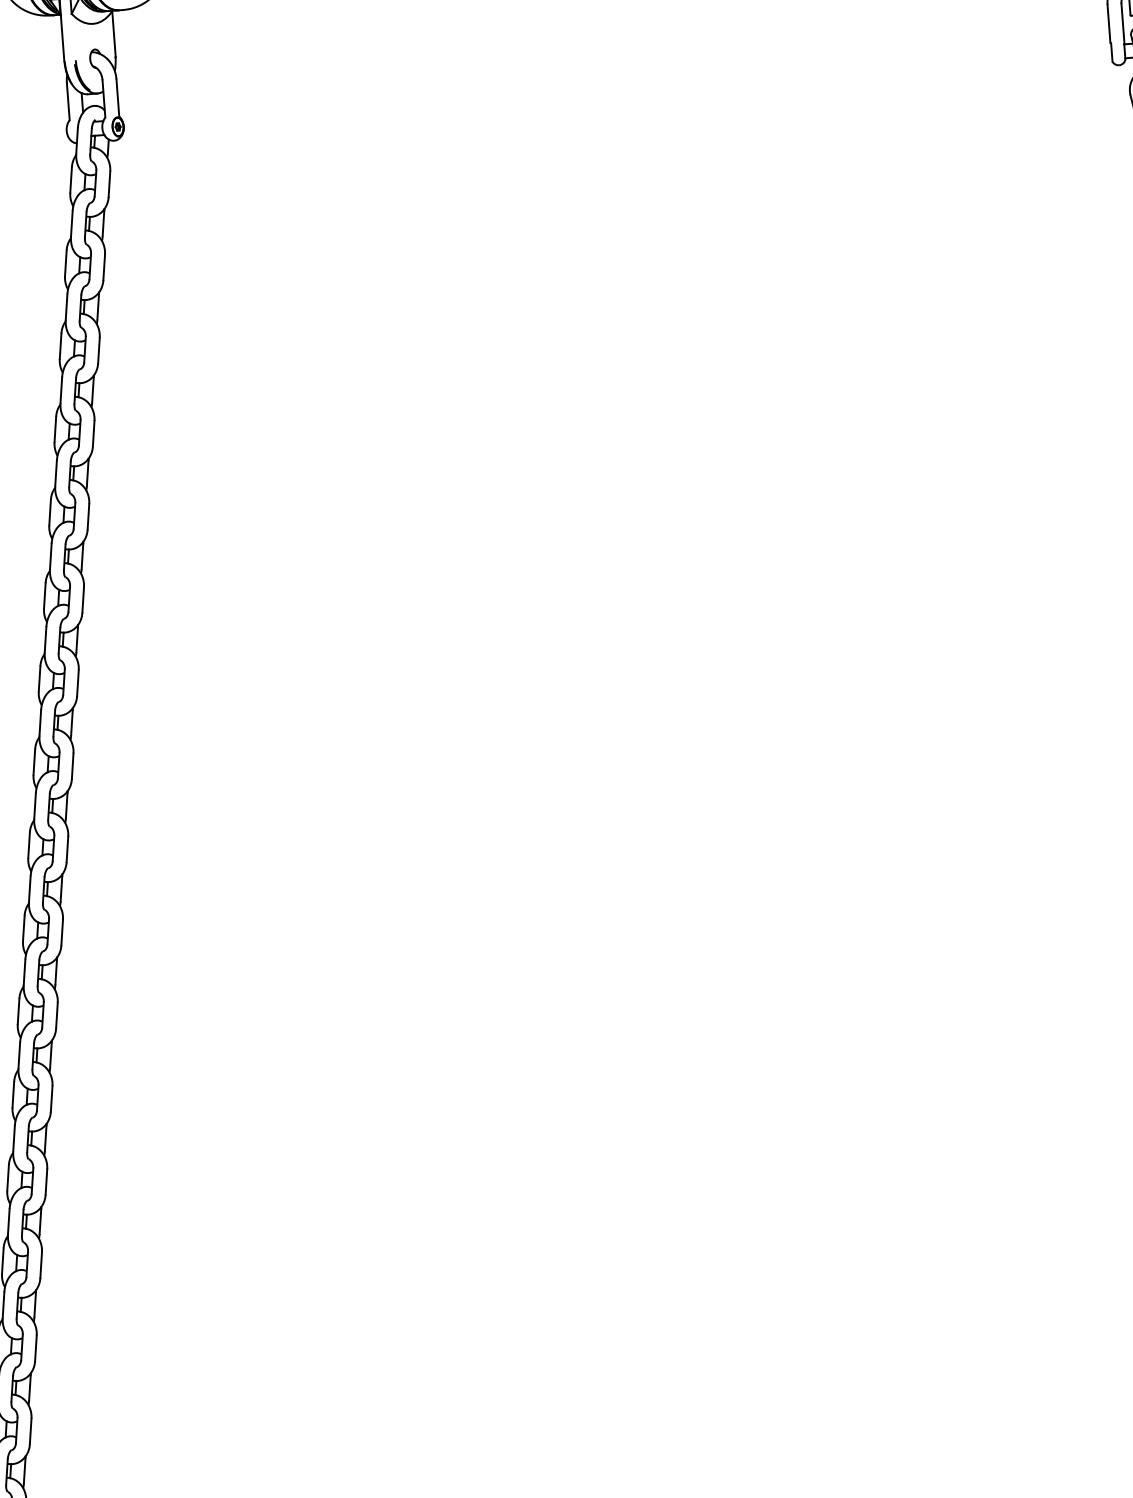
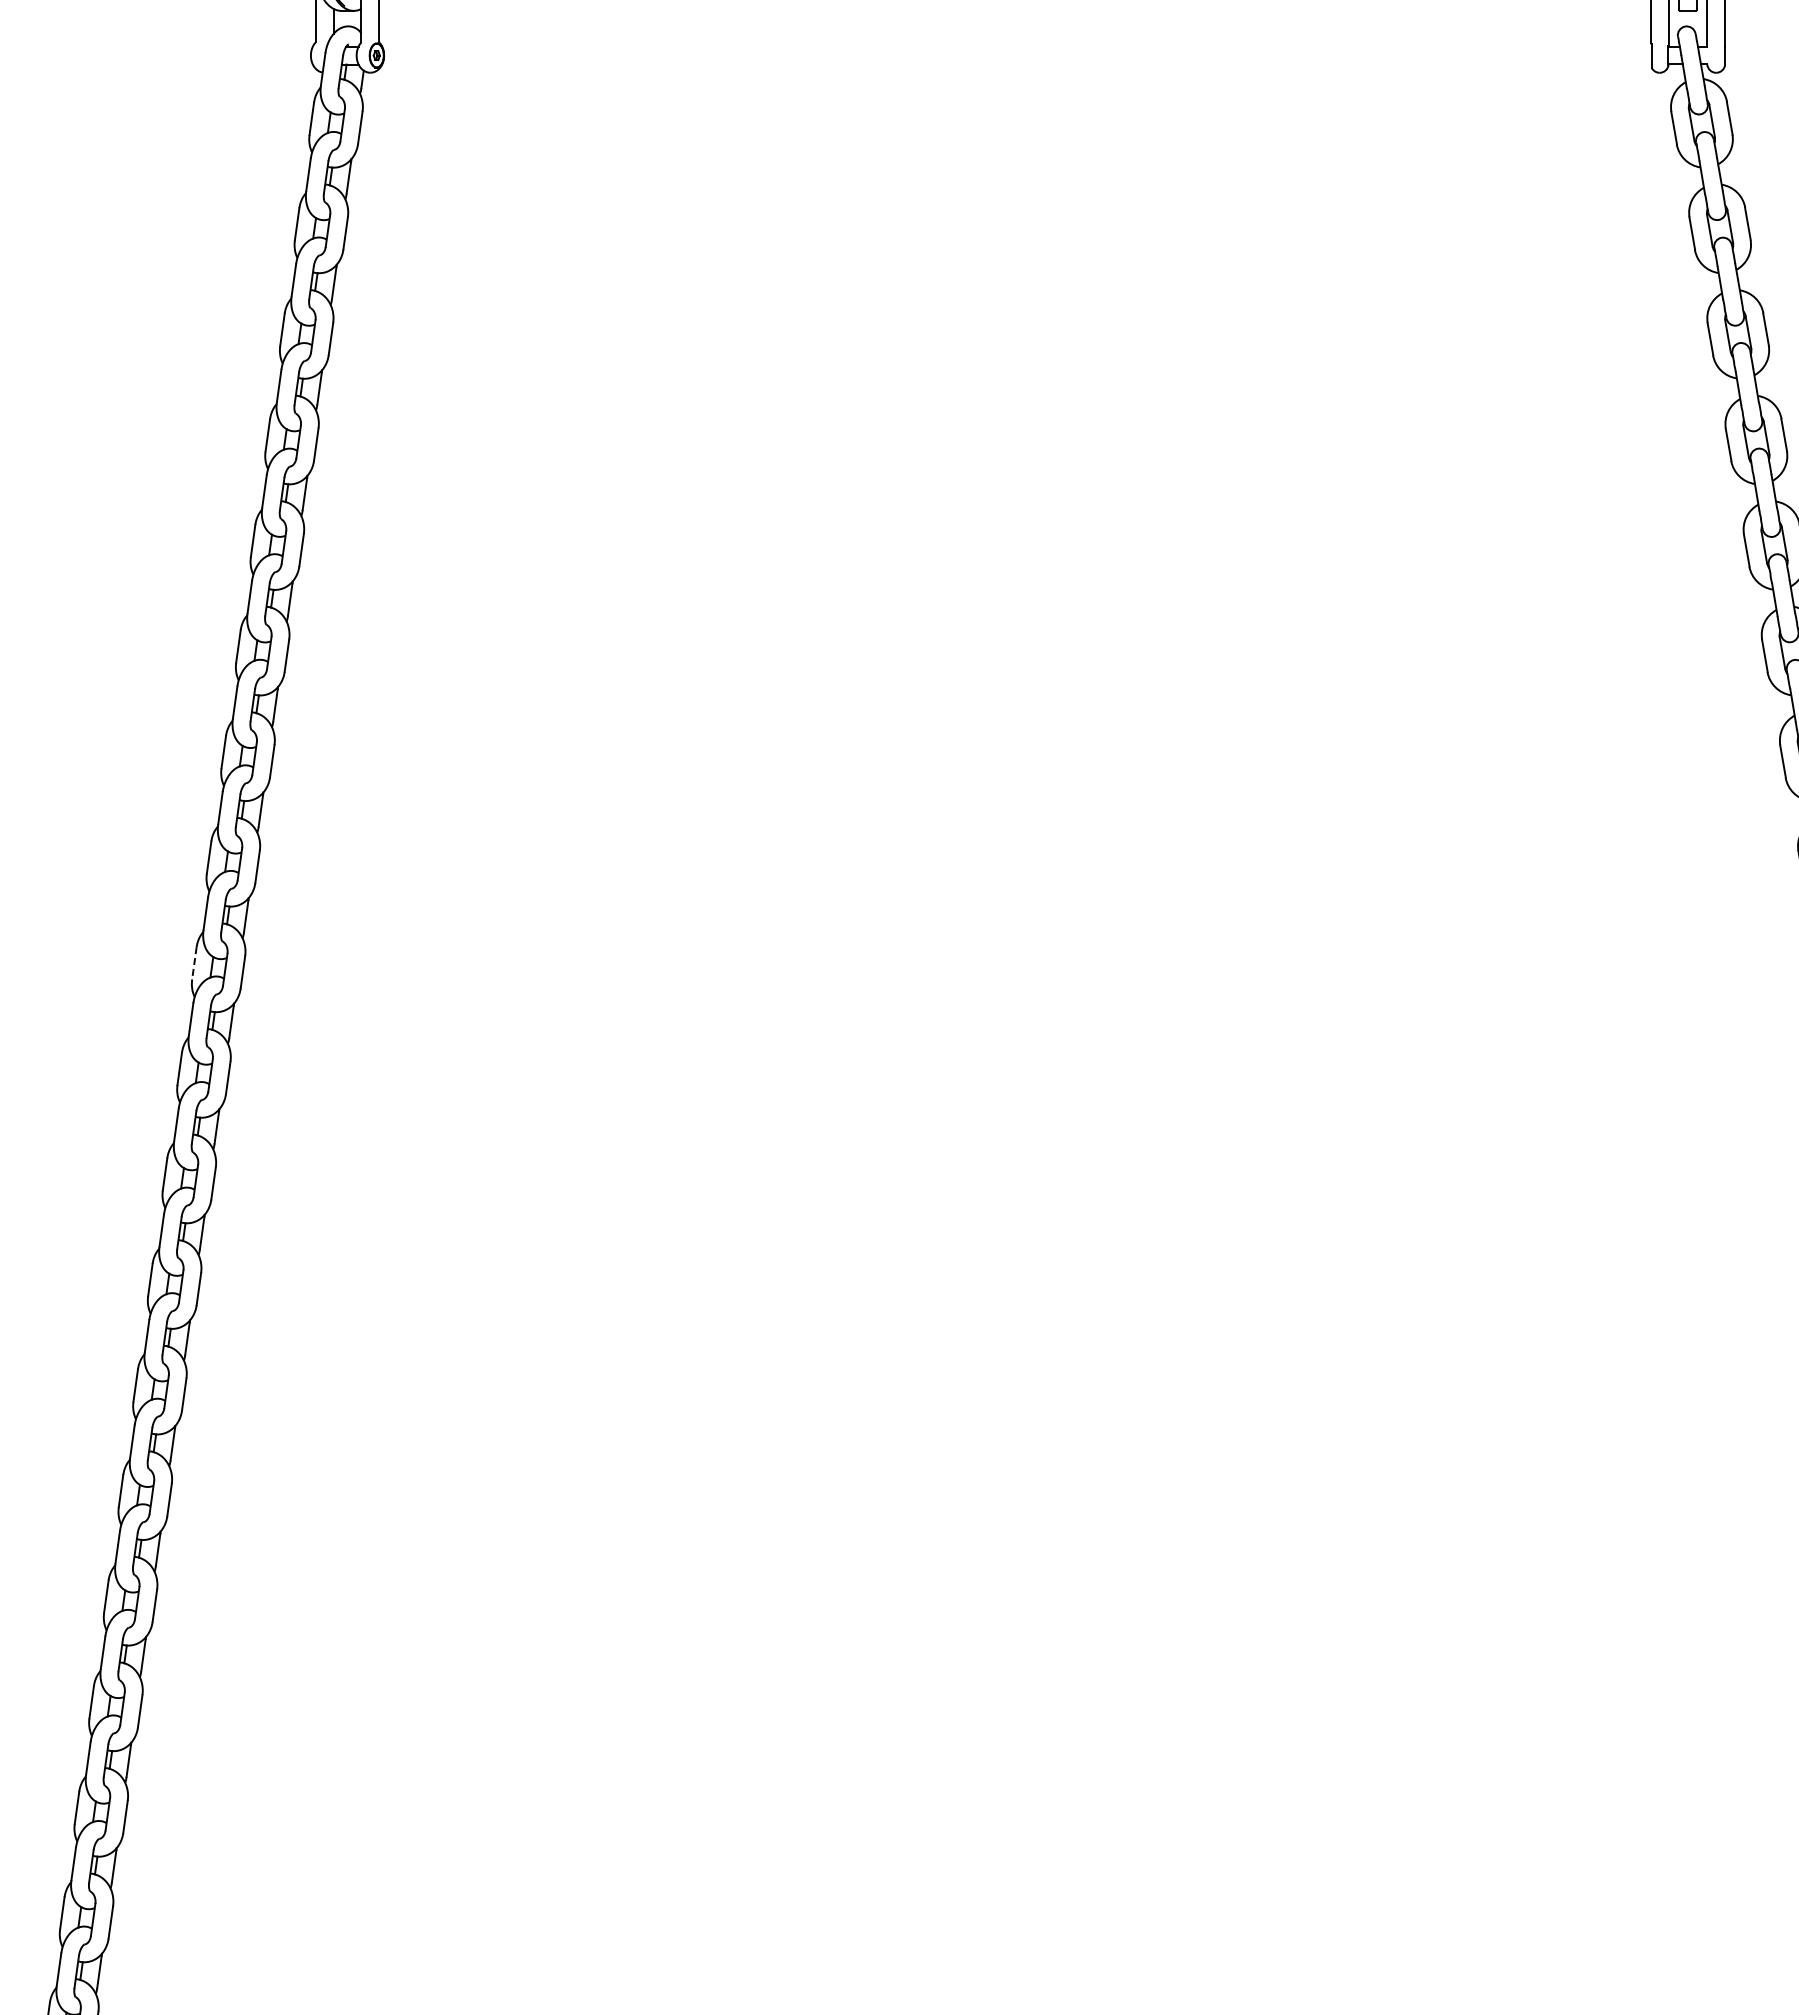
line: (29, 845) -> (194, 963), solid -> dashed

